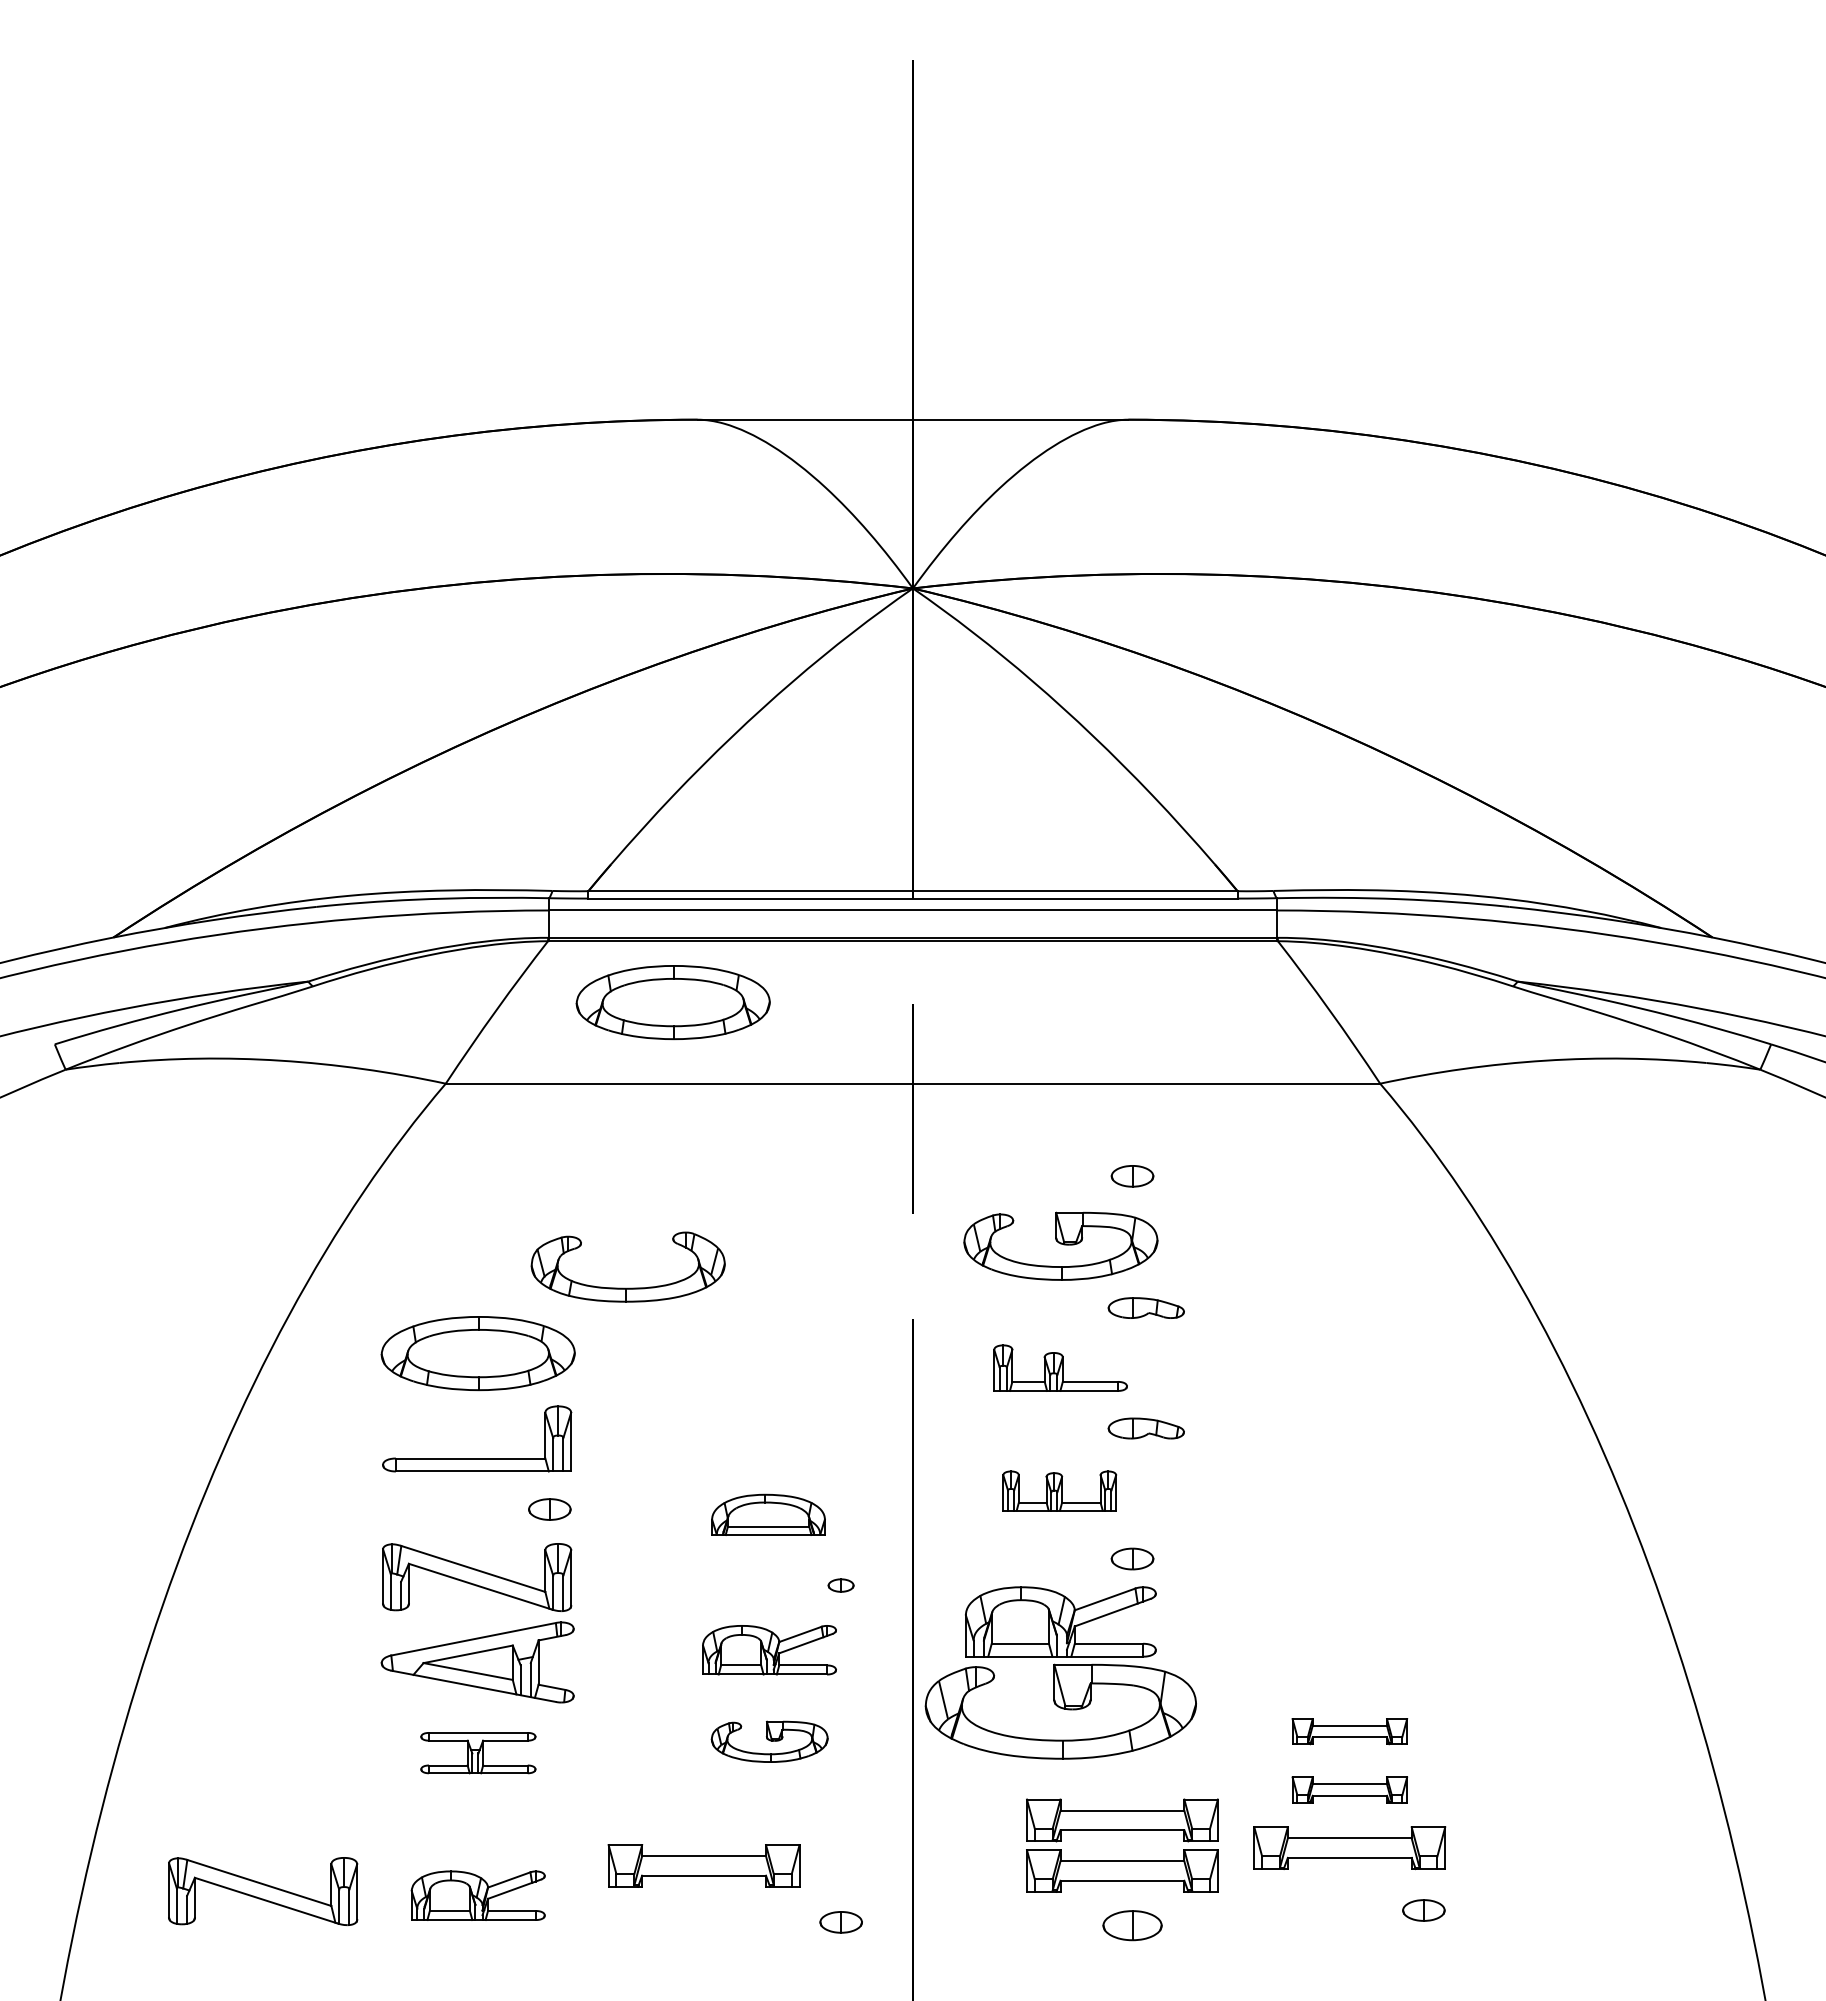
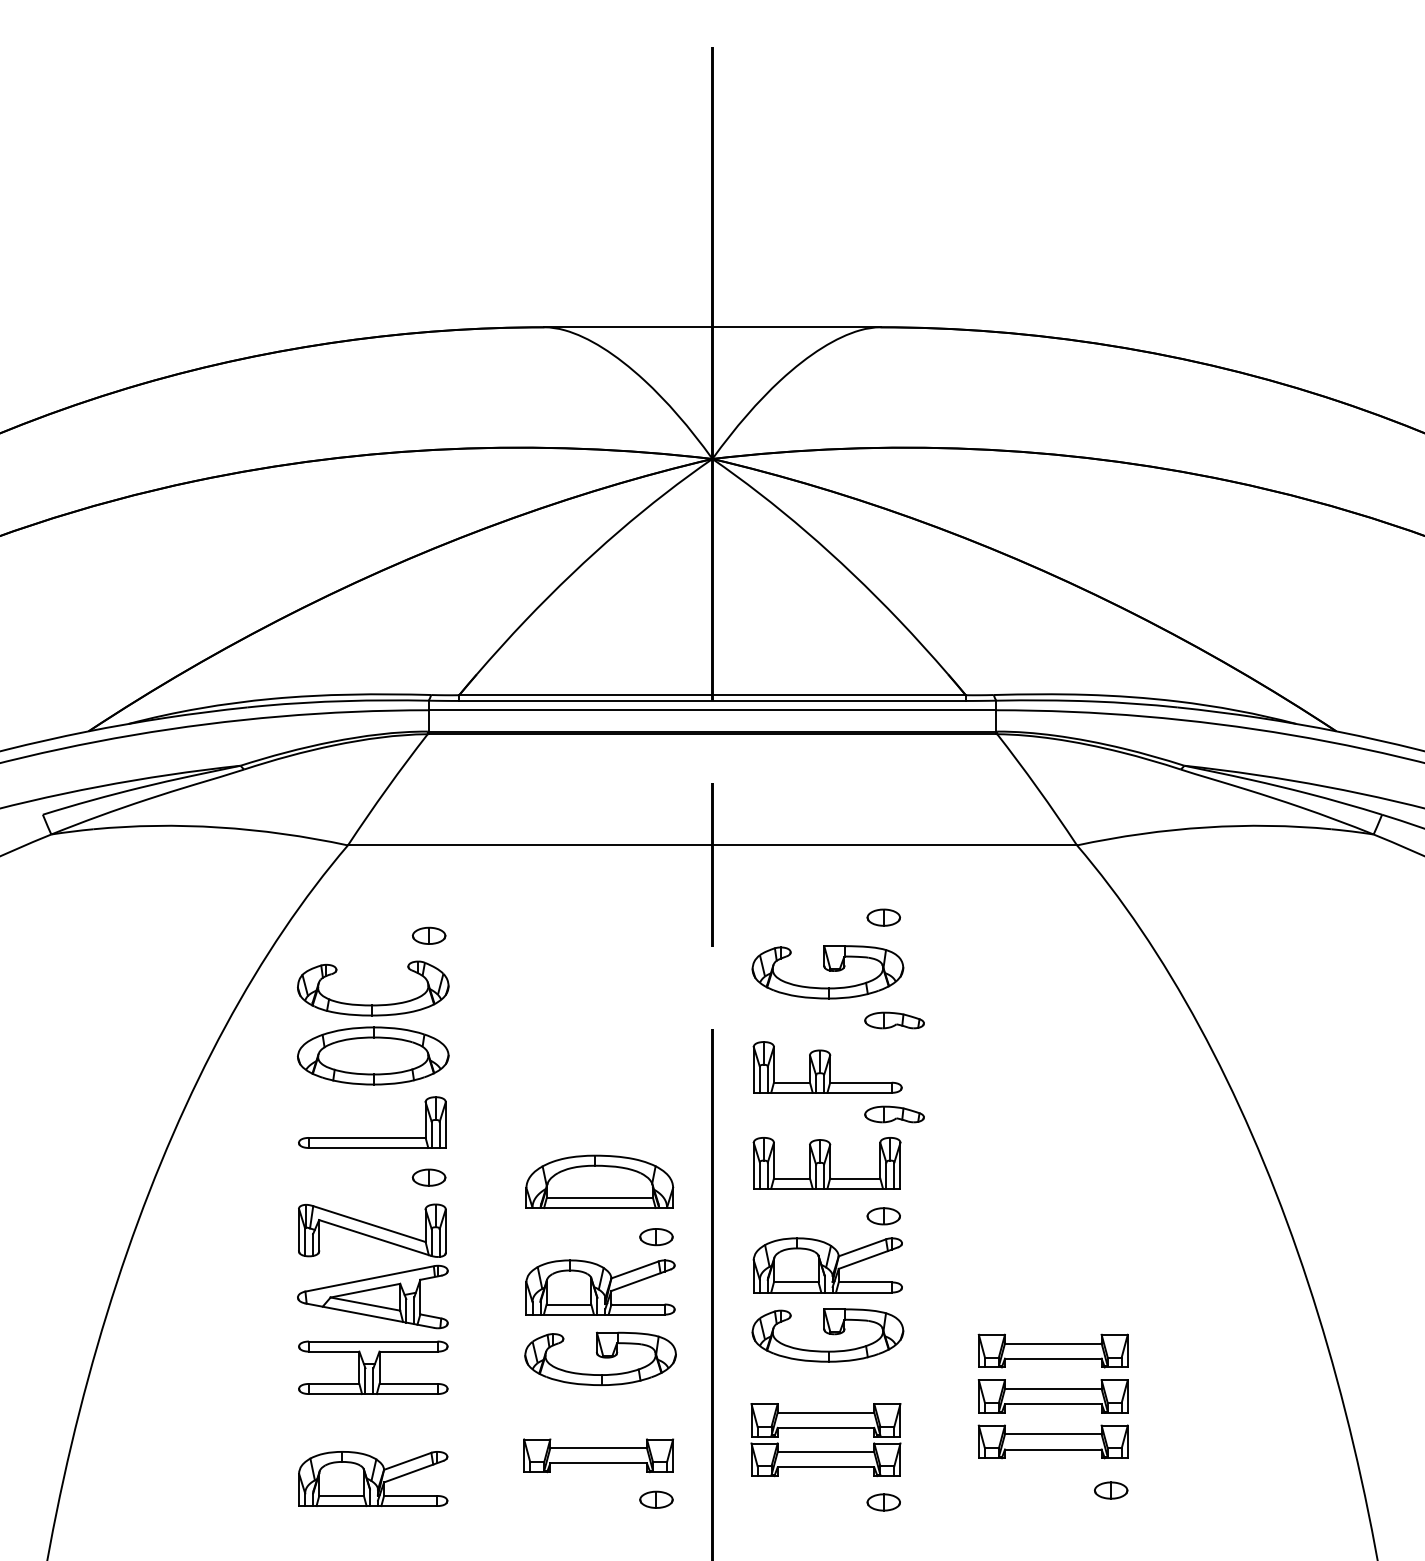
part: (672, 1002) -> (524, 782), removed
part: (549, 1199) -> (428, 935), added
part: (627, 1287) -> (372, 1004), moved
part: (1060, 1367) -> (827, 1066), size x1.43
part: (1059, 1490) -> (826, 1162), size x1.67
part: (768, 1514) -> (599, 1181), size x1.67
part: (840, 1585) -> (655, 1236), size x1.67
part: (769, 1649) -> (600, 1286), size x1.43
part: (1060, 1711) -> (827, 1335), size x0.71
part: (1349, 1731) -> (1053, 1350), size x1.67
part: (769, 1741) -> (600, 1358), size x1.67
part: (478, 1752) -> (373, 1367), size x1.67
part: (1349, 1789) -> (1053, 1396), size x1.67
part: (1122, 1830) -> (826, 1428), moved
part: (703, 1865) -> (598, 1455), moved
part: (263, 1891) -> (205, 1475), removed
part: (478, 1895) -> (373, 1478), size x1.43
part: (1132, 1925) -> (883, 1502), size x0.71

